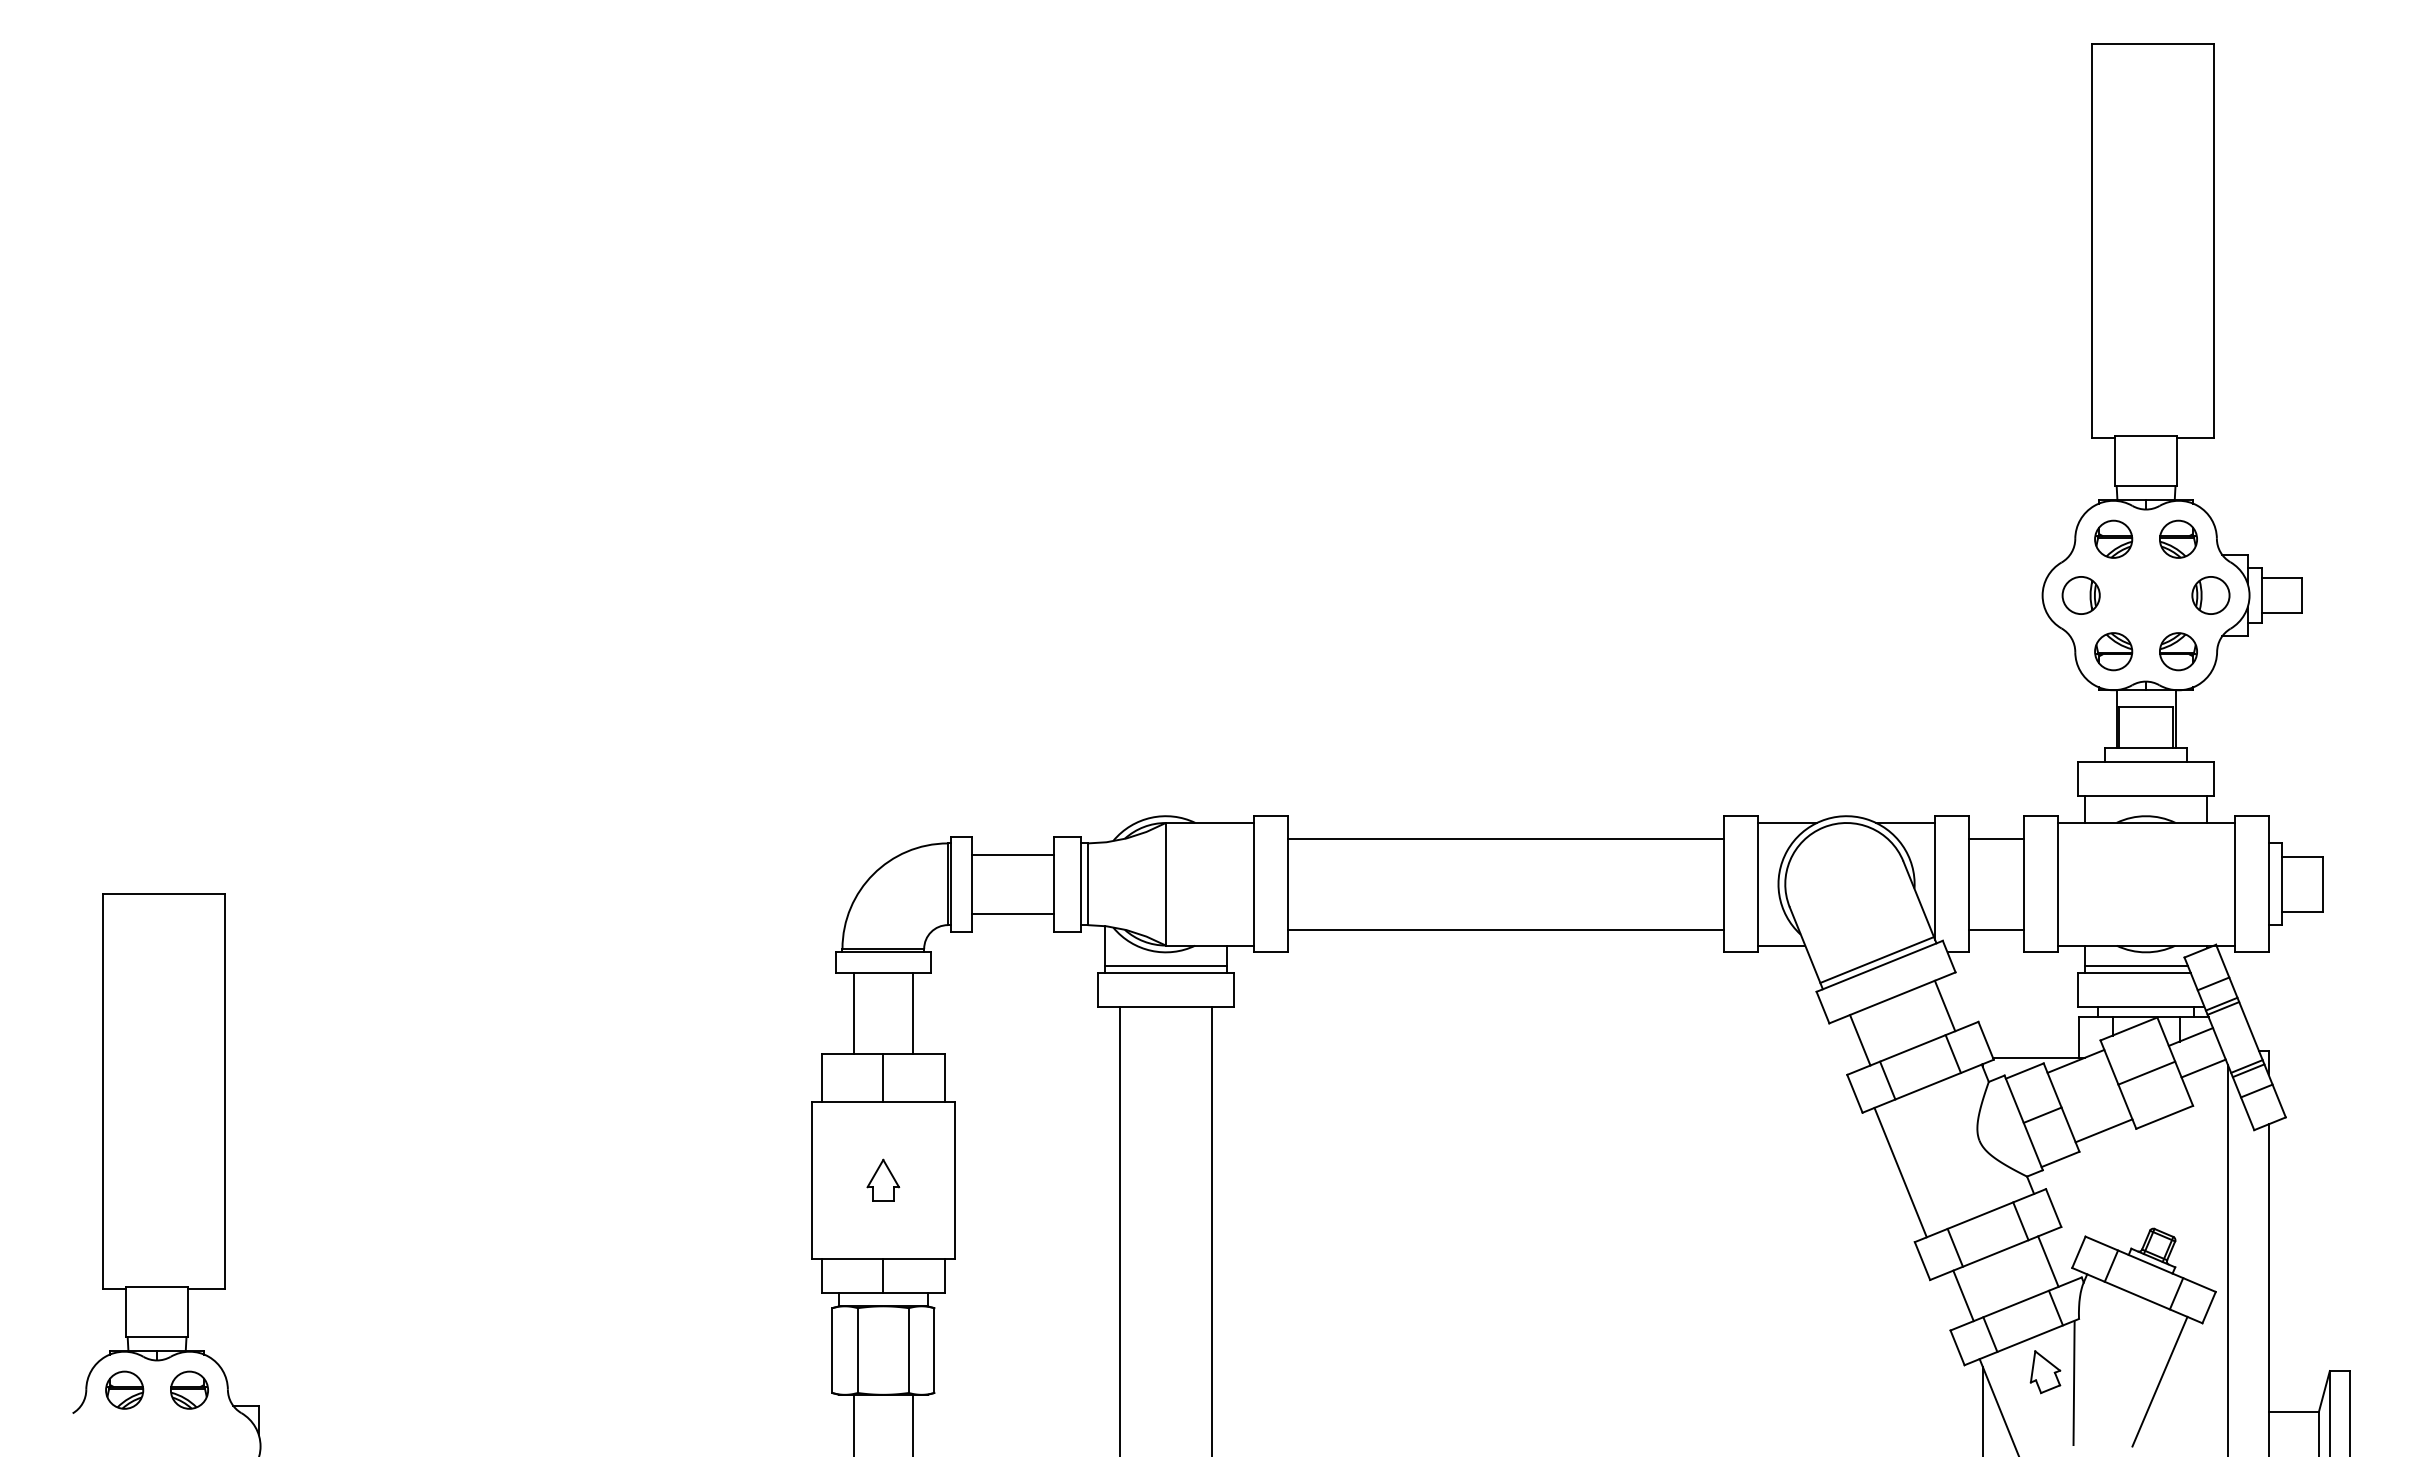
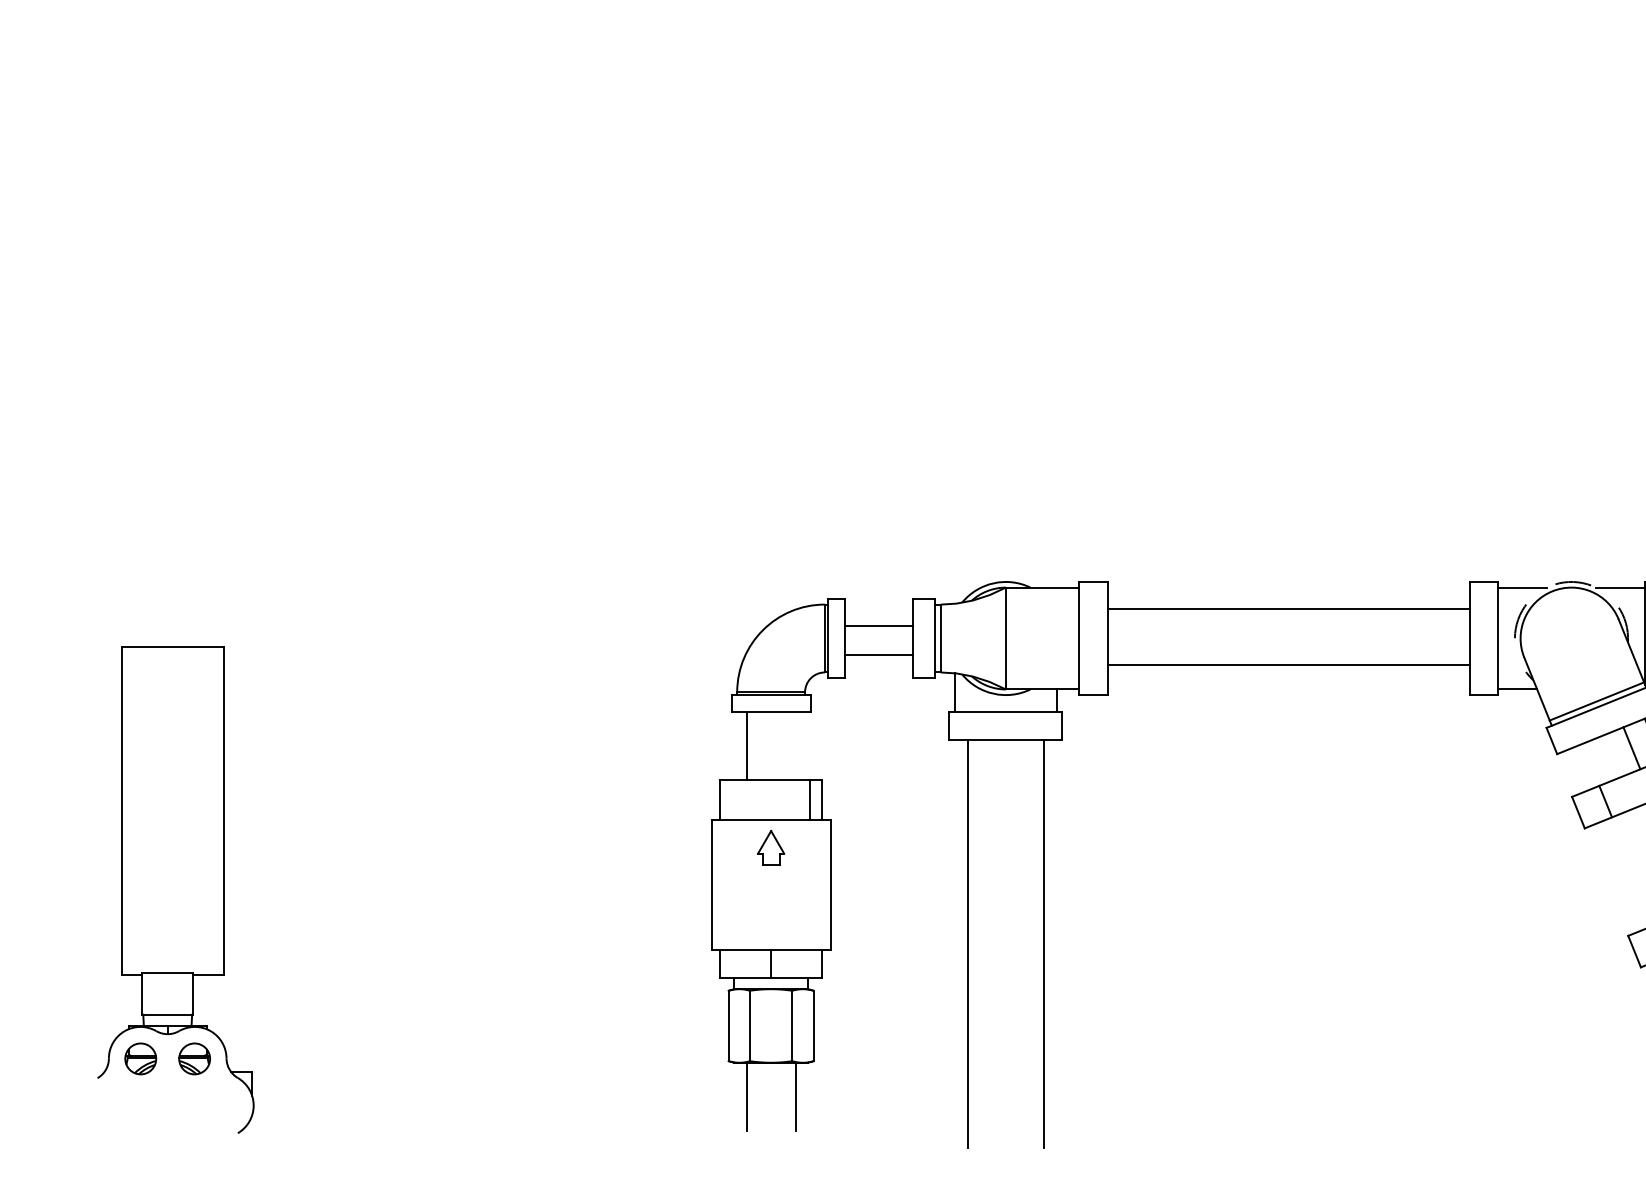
arc: (1821, 821) -> (1550, 586), solid -> dashed
line: (1506, 838) -> (1288, 665), moved
line: (1012, 854) -> (878, 654), moved
line: (1012, 913) -> (878, 626), moved
line: (1506, 930) -> (1288, 609), moved
line: (1165, 965) -> (1005, 706), removed
line: (912, 1013) -> (795, 745), removed
line: (1860, 1040) -> (1632, 748), moved
line: (883, 1078) -> (810, 799), moved
line: (1900, 1172) -> (1616, 878), removed
part: (883, 1179) -> (771, 847), moved

